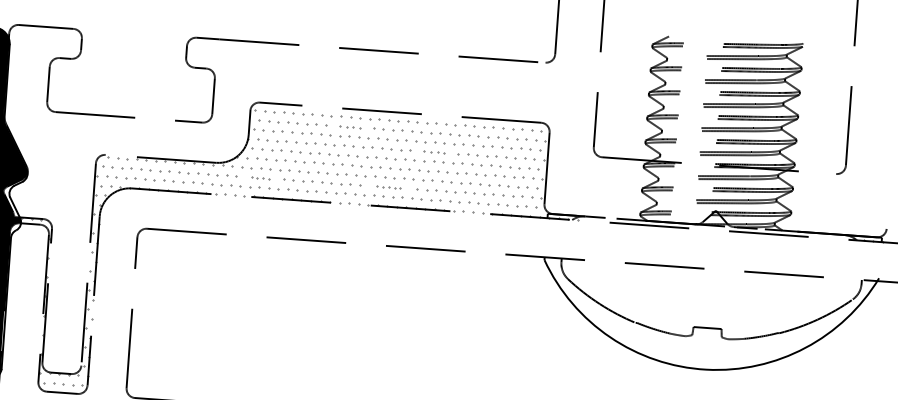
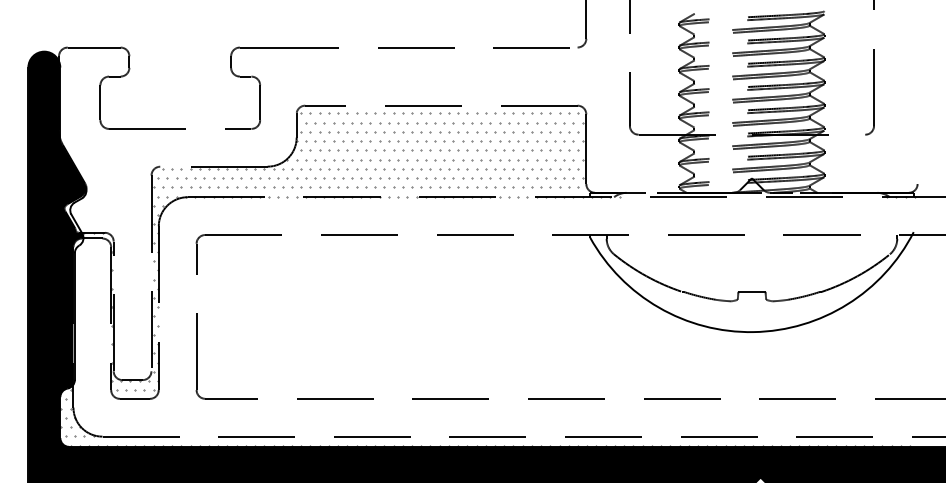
part: (349, 127) -> (393, 123), size x1.43
part: (434, 152) -> (476, 141), size x1.43
part: (259, 178) -> (310, 178), size x1.67
part: (389, 187) -> (435, 178), size x1.67

